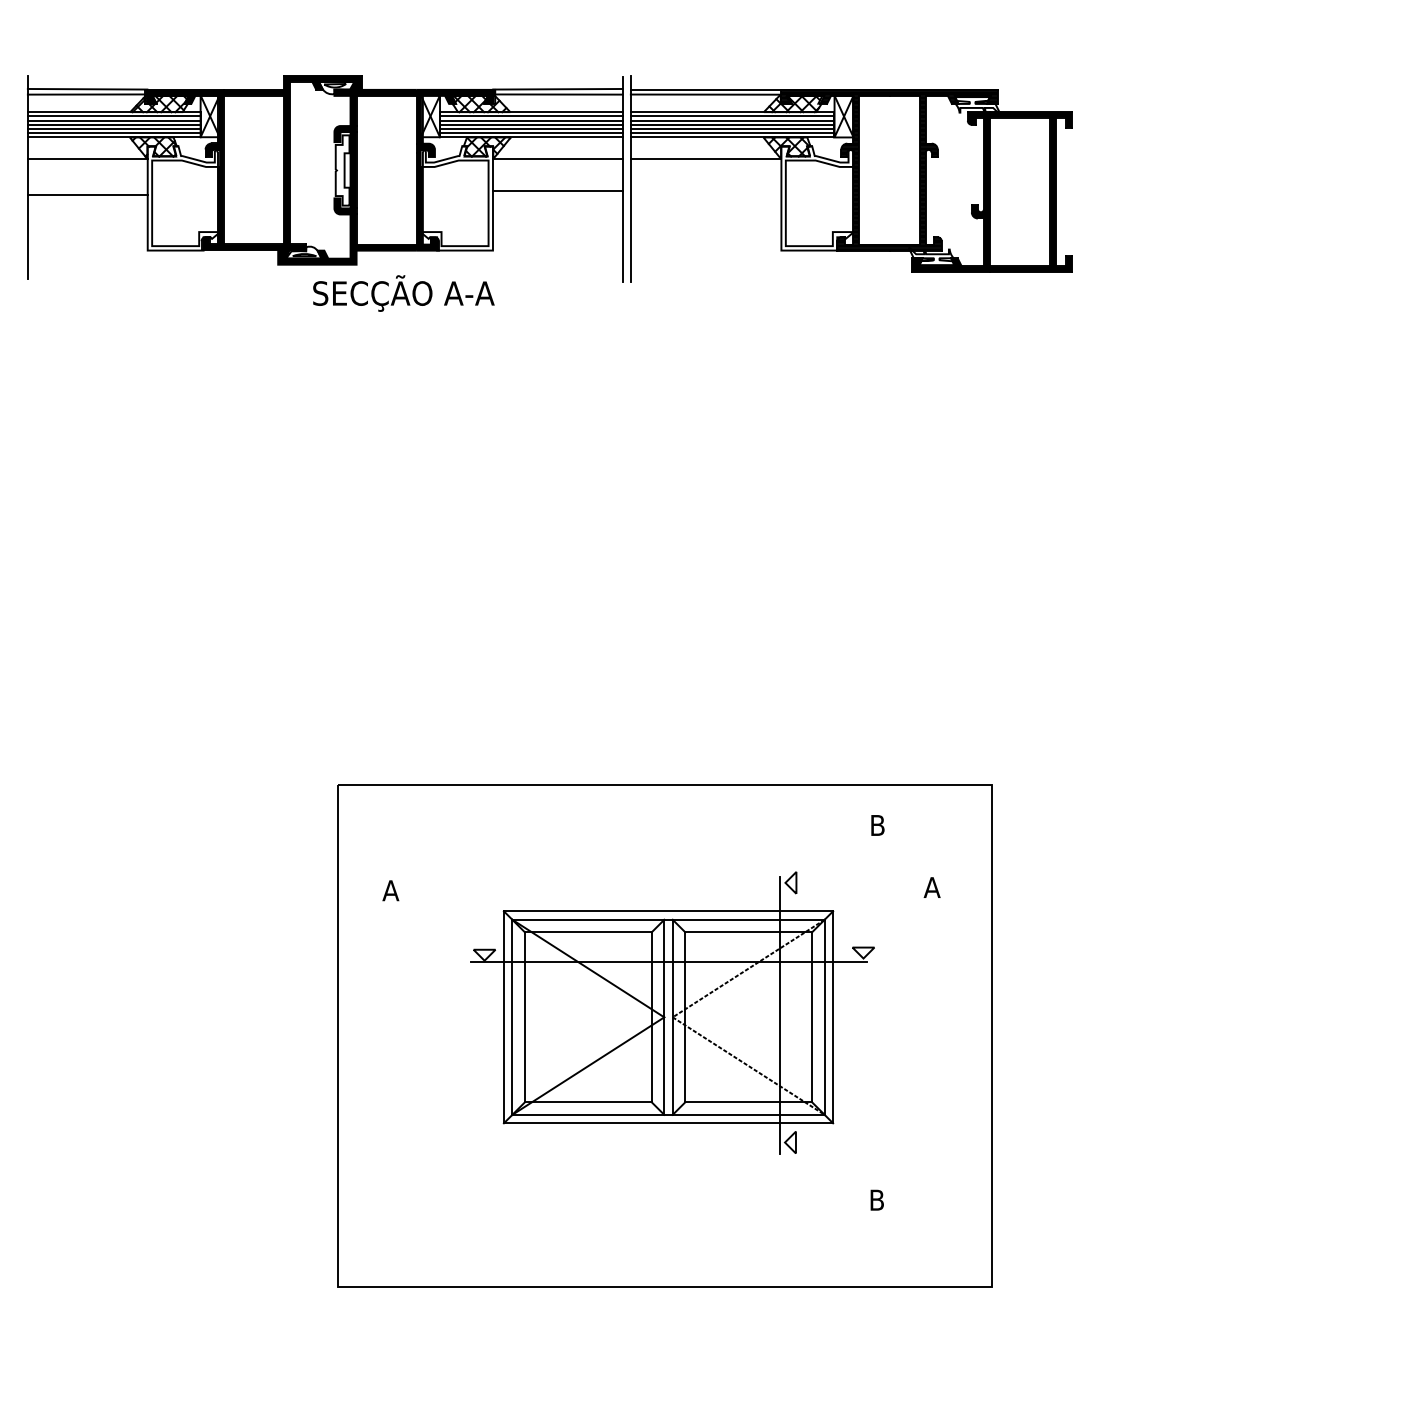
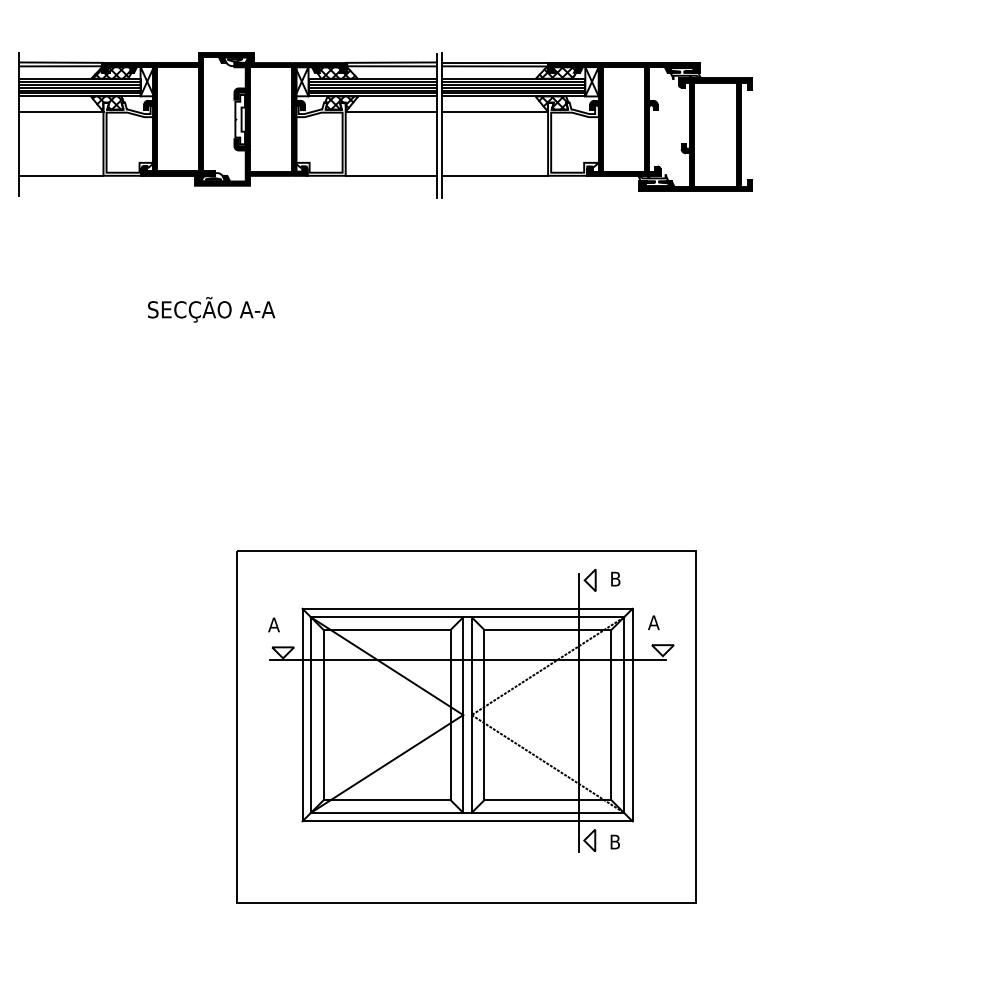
line: (557, 190) -> (390, 175), moved
line: (87, 194) -> (61, 175), moved
line: (705, 250) -> (494, 175), added
text: (403, 293) -> (211, 309), moved
part: (672, 1012) -> (471, 710), size x1.43

